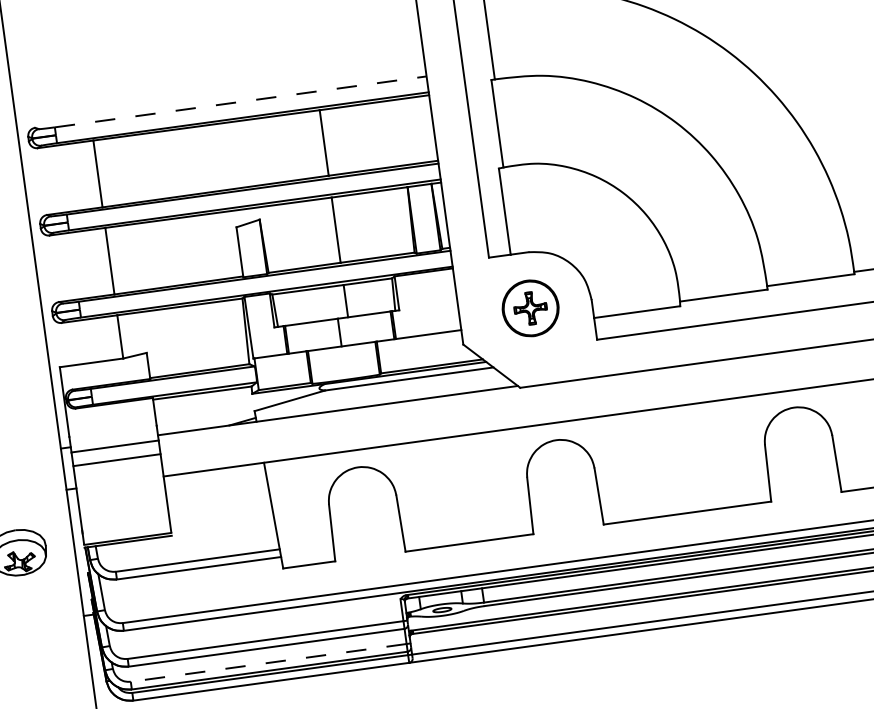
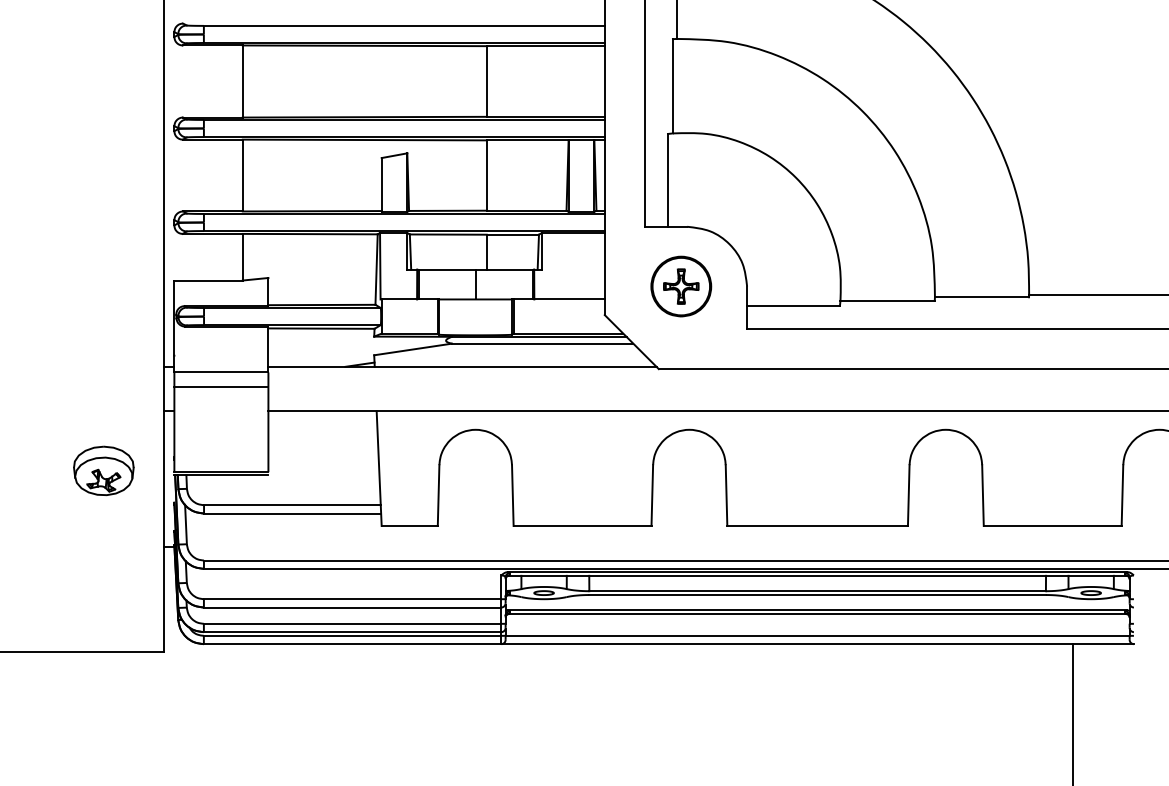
line: (240, 101) -> (404, 25), dashed -> solid
line: (268, 662) -> (352, 623), dashed -> solid

